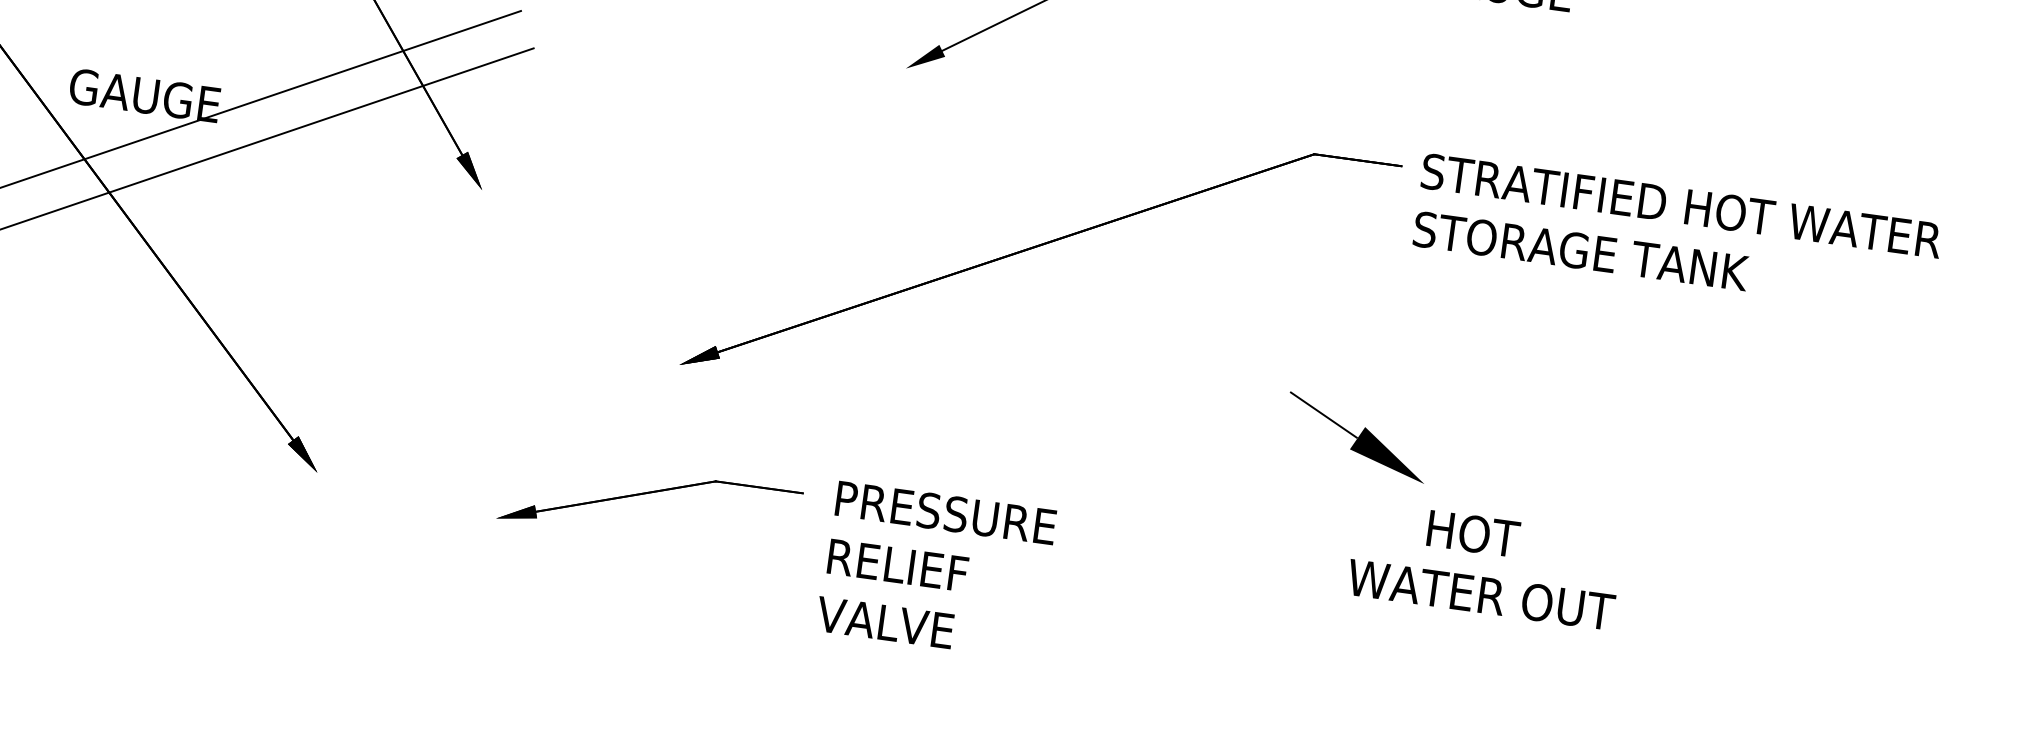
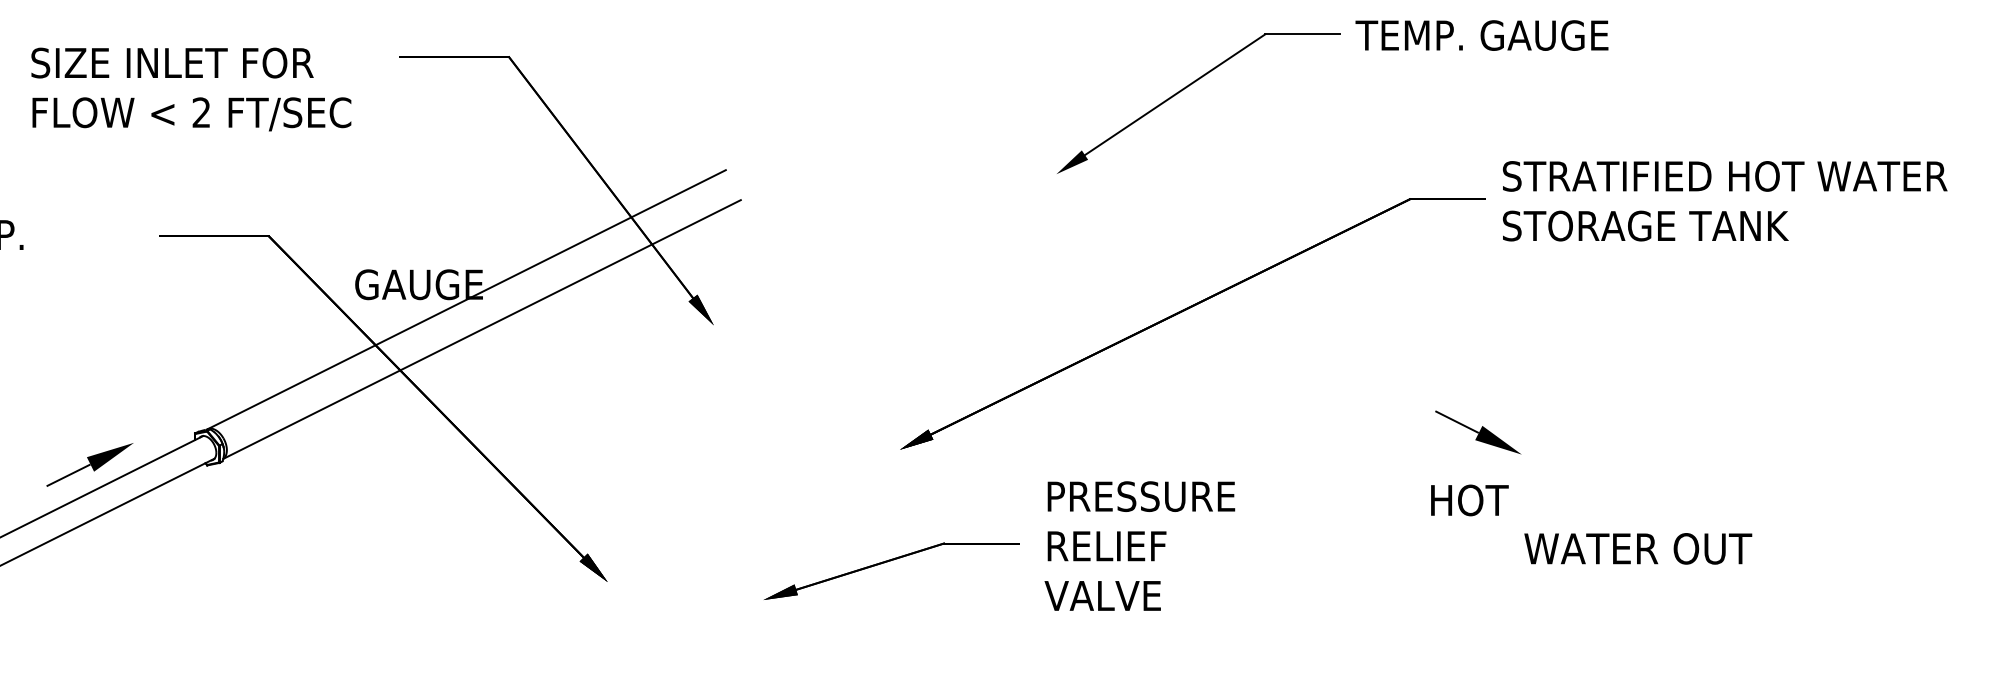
text: (1676, 235) -> (1724, 201), moved
part: (1355, 437) -> (1477, 432), size x0.7
text: (1473, 534) -> (1469, 500), moved
text: (935, 569) -> (1139, 545), moved
text: (1481, 594) -> (1638, 548), moved

